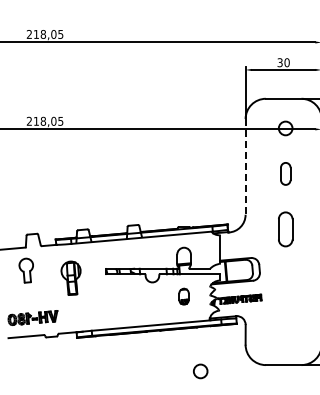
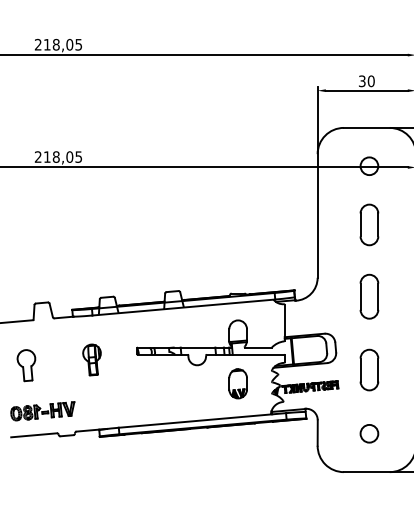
line: (245, 166) -> (317, 215), dashed -> solid
part: (285, 173) -> (369, 224), size x1.43
part: (25, 270) -> (25, 365), moved
part: (70, 278) -> (91, 360), size x0.71
part: (285, 285) -> (369, 369), added
part: (183, 296) -> (237, 383), size x1.43
circle: (200, 371) -> (369, 433), moved

